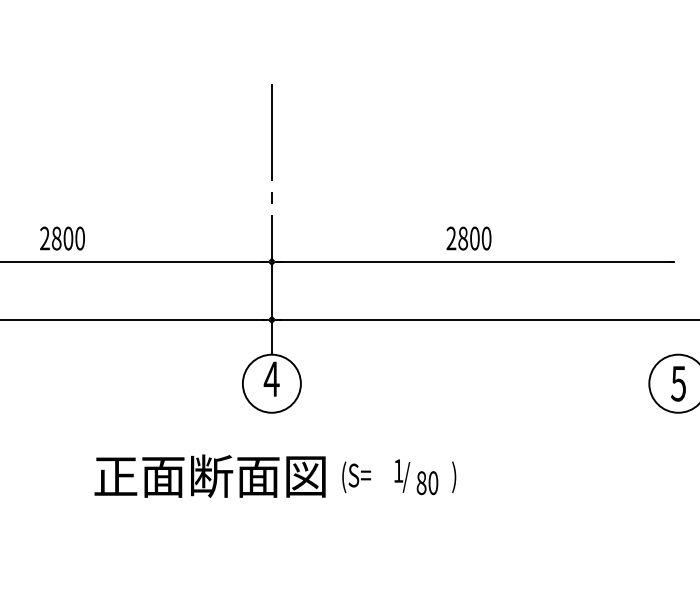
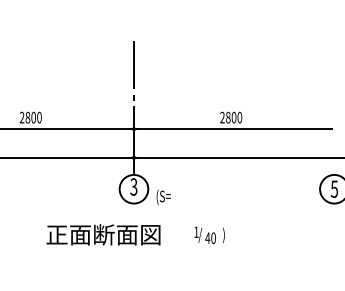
text: (270, 378) -> (133, 186), 4 -> 3
text: (356, 475) -> (163, 196), moved
text: (420, 483) -> (207, 238), 80 -> 40

